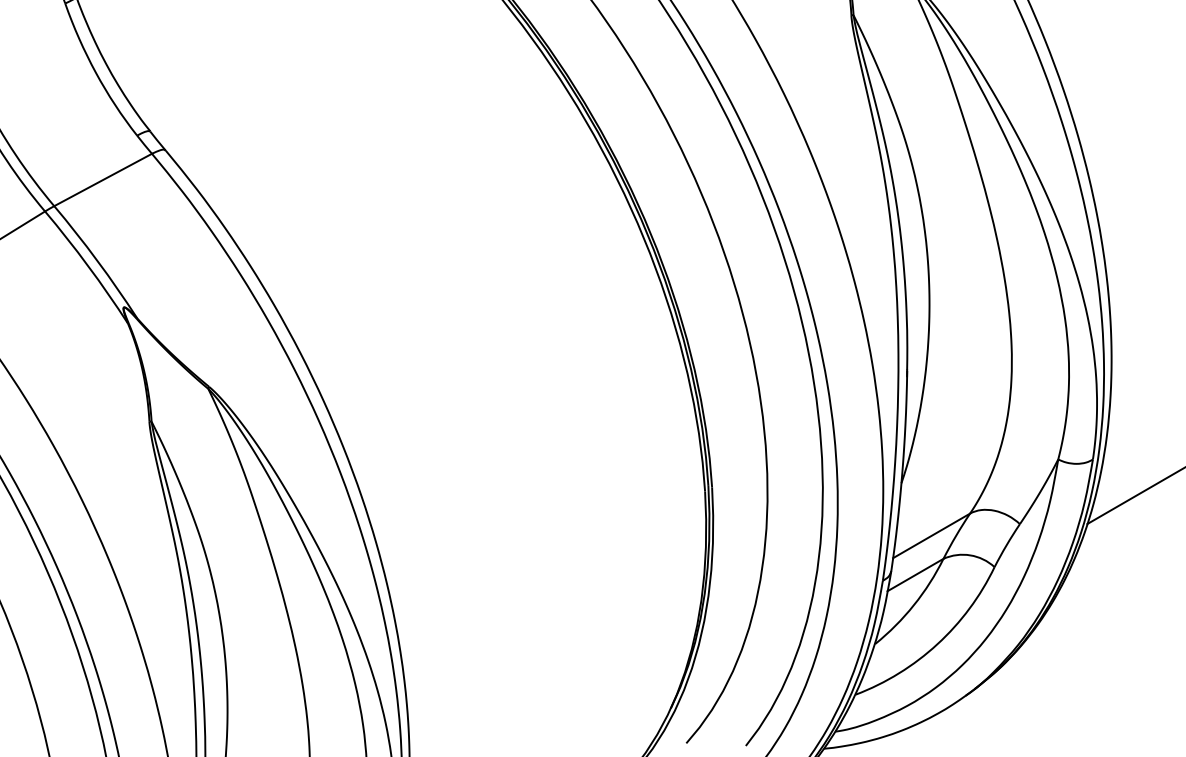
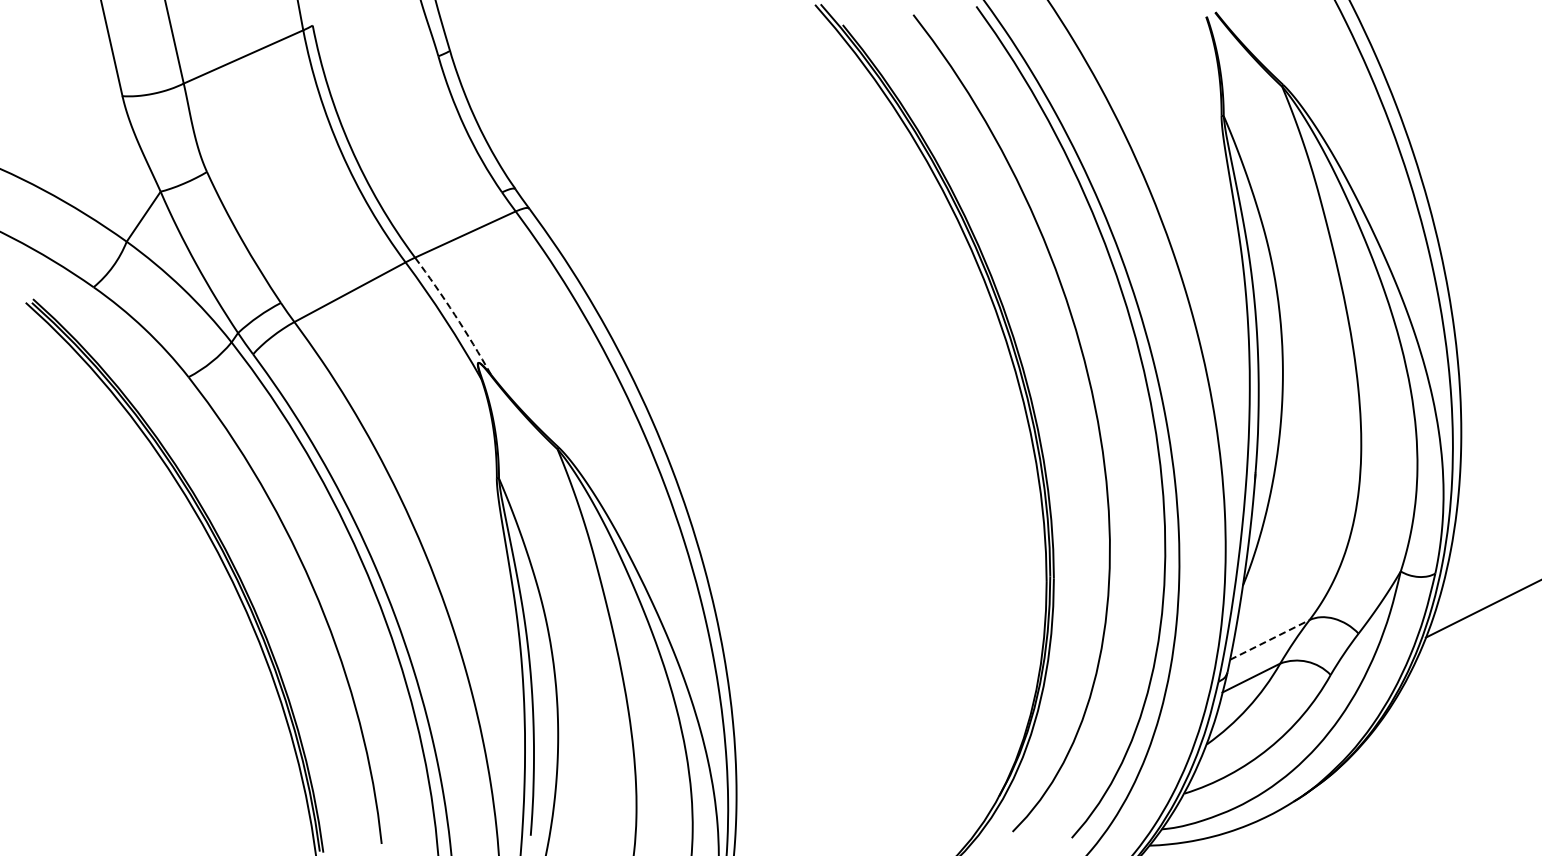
arc: (97, 260) -> (454, 314), solid -> dashed
line: (932, 535) -> (1270, 639), solid -> dashed

